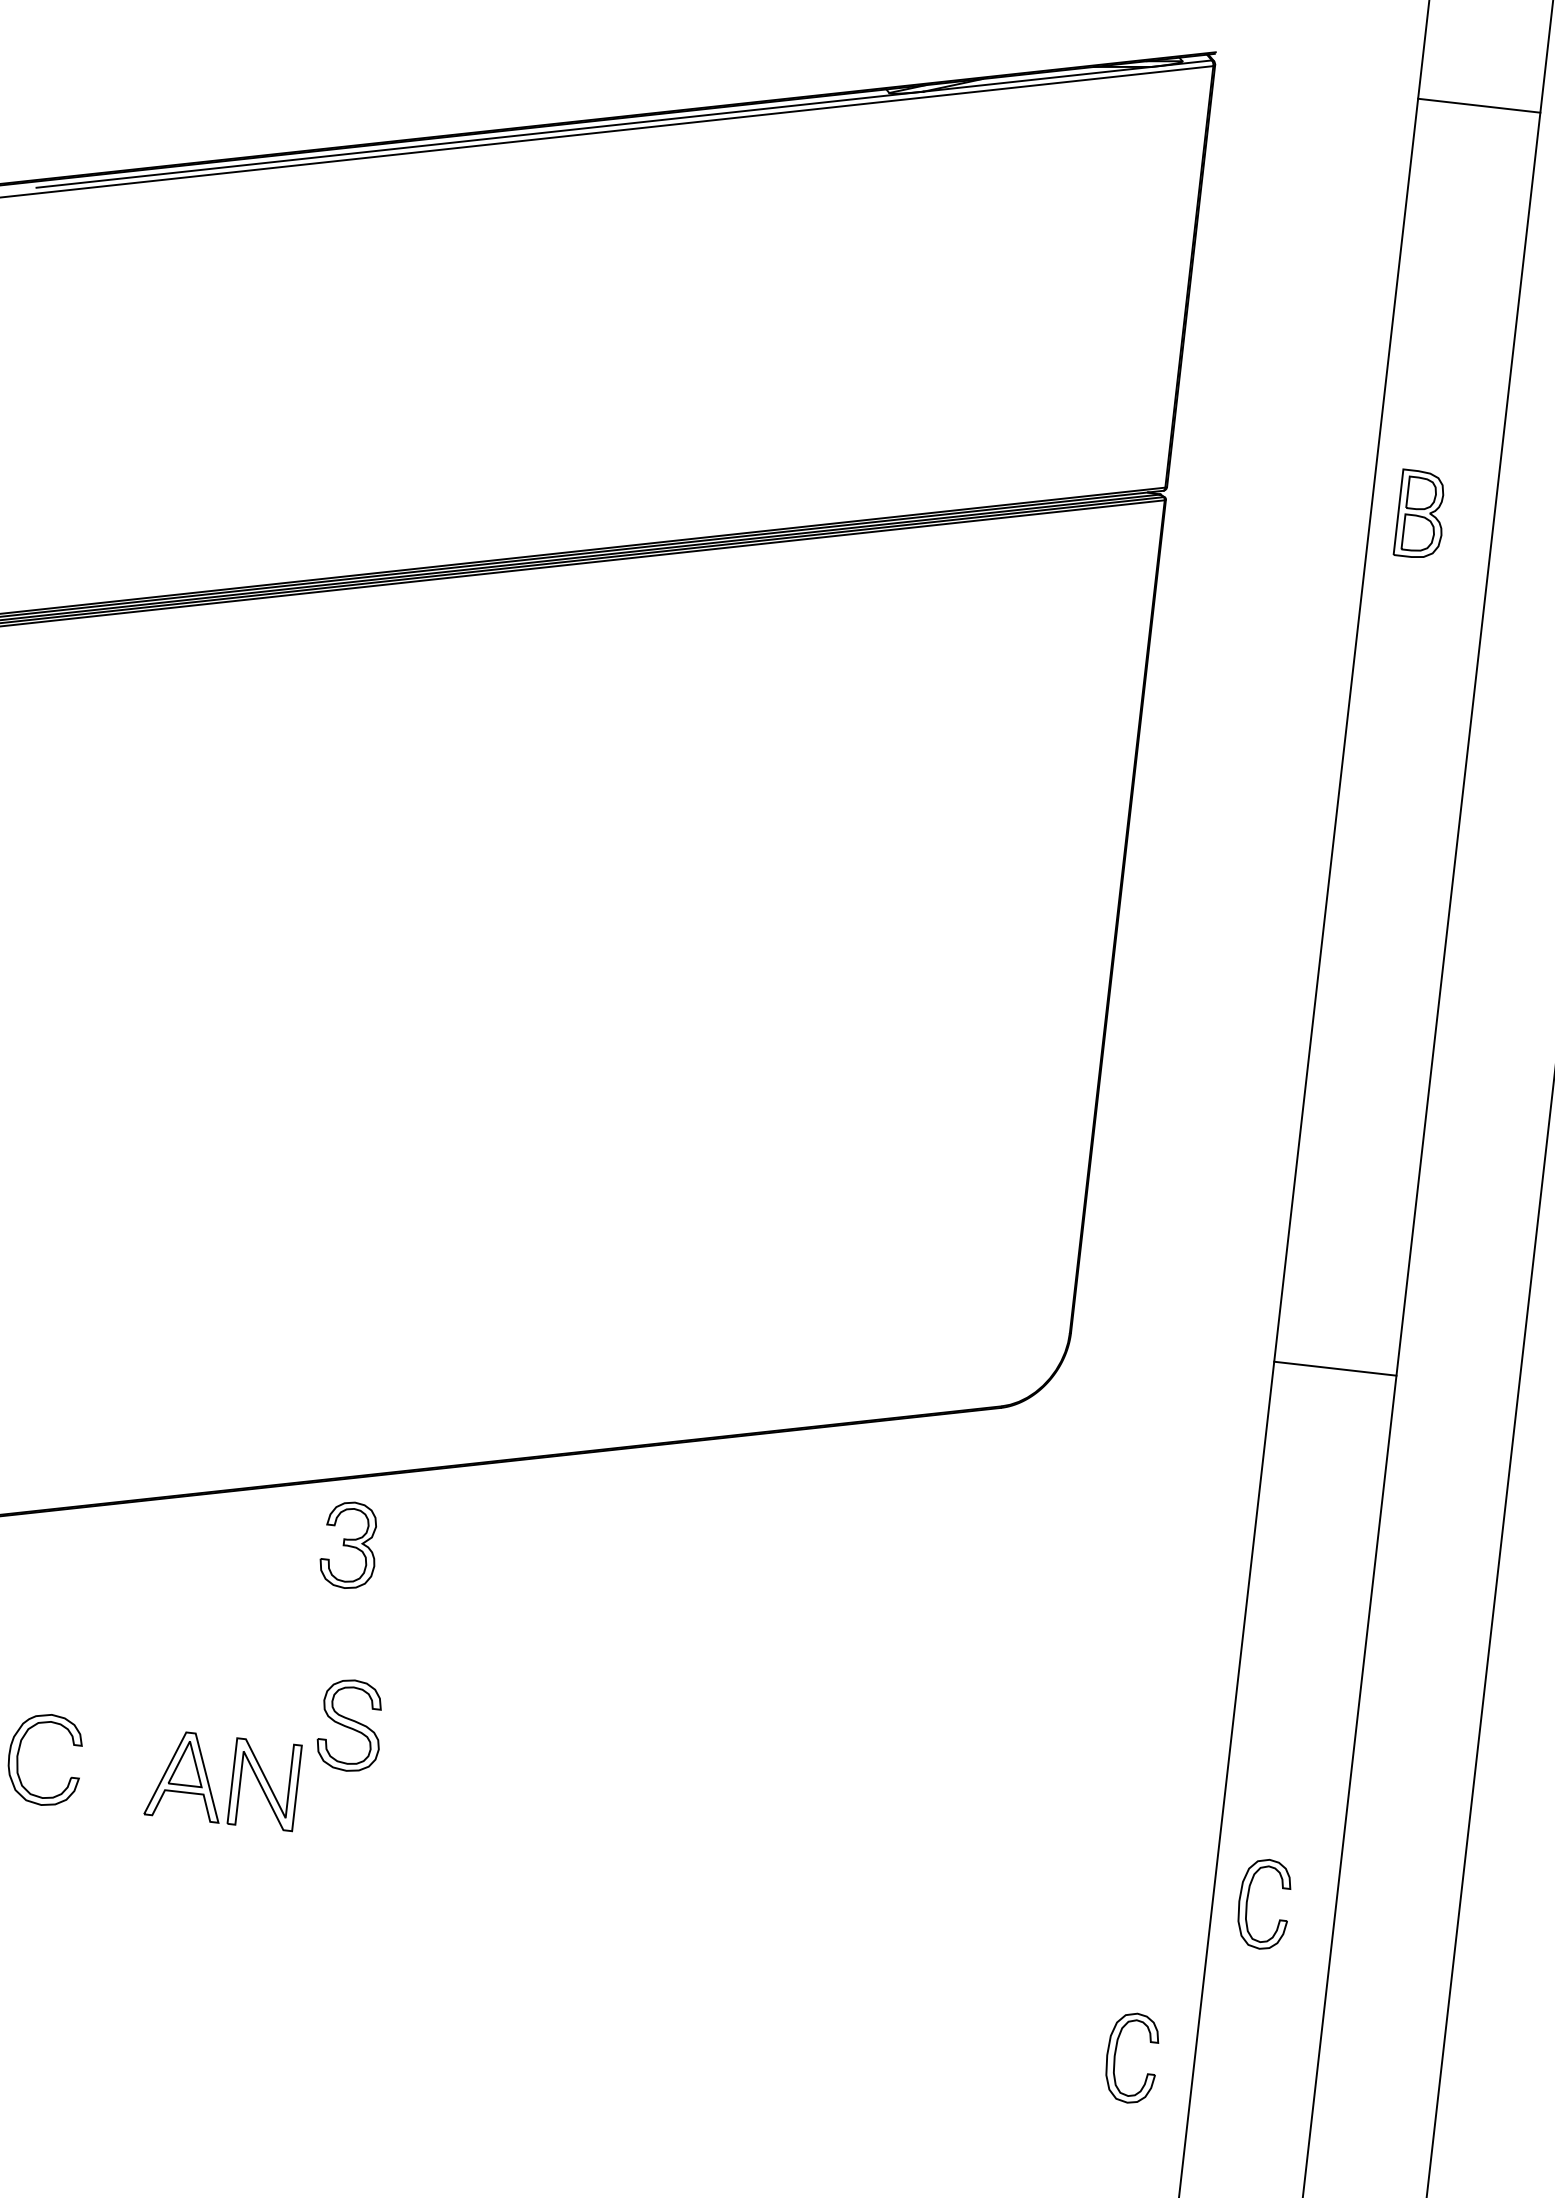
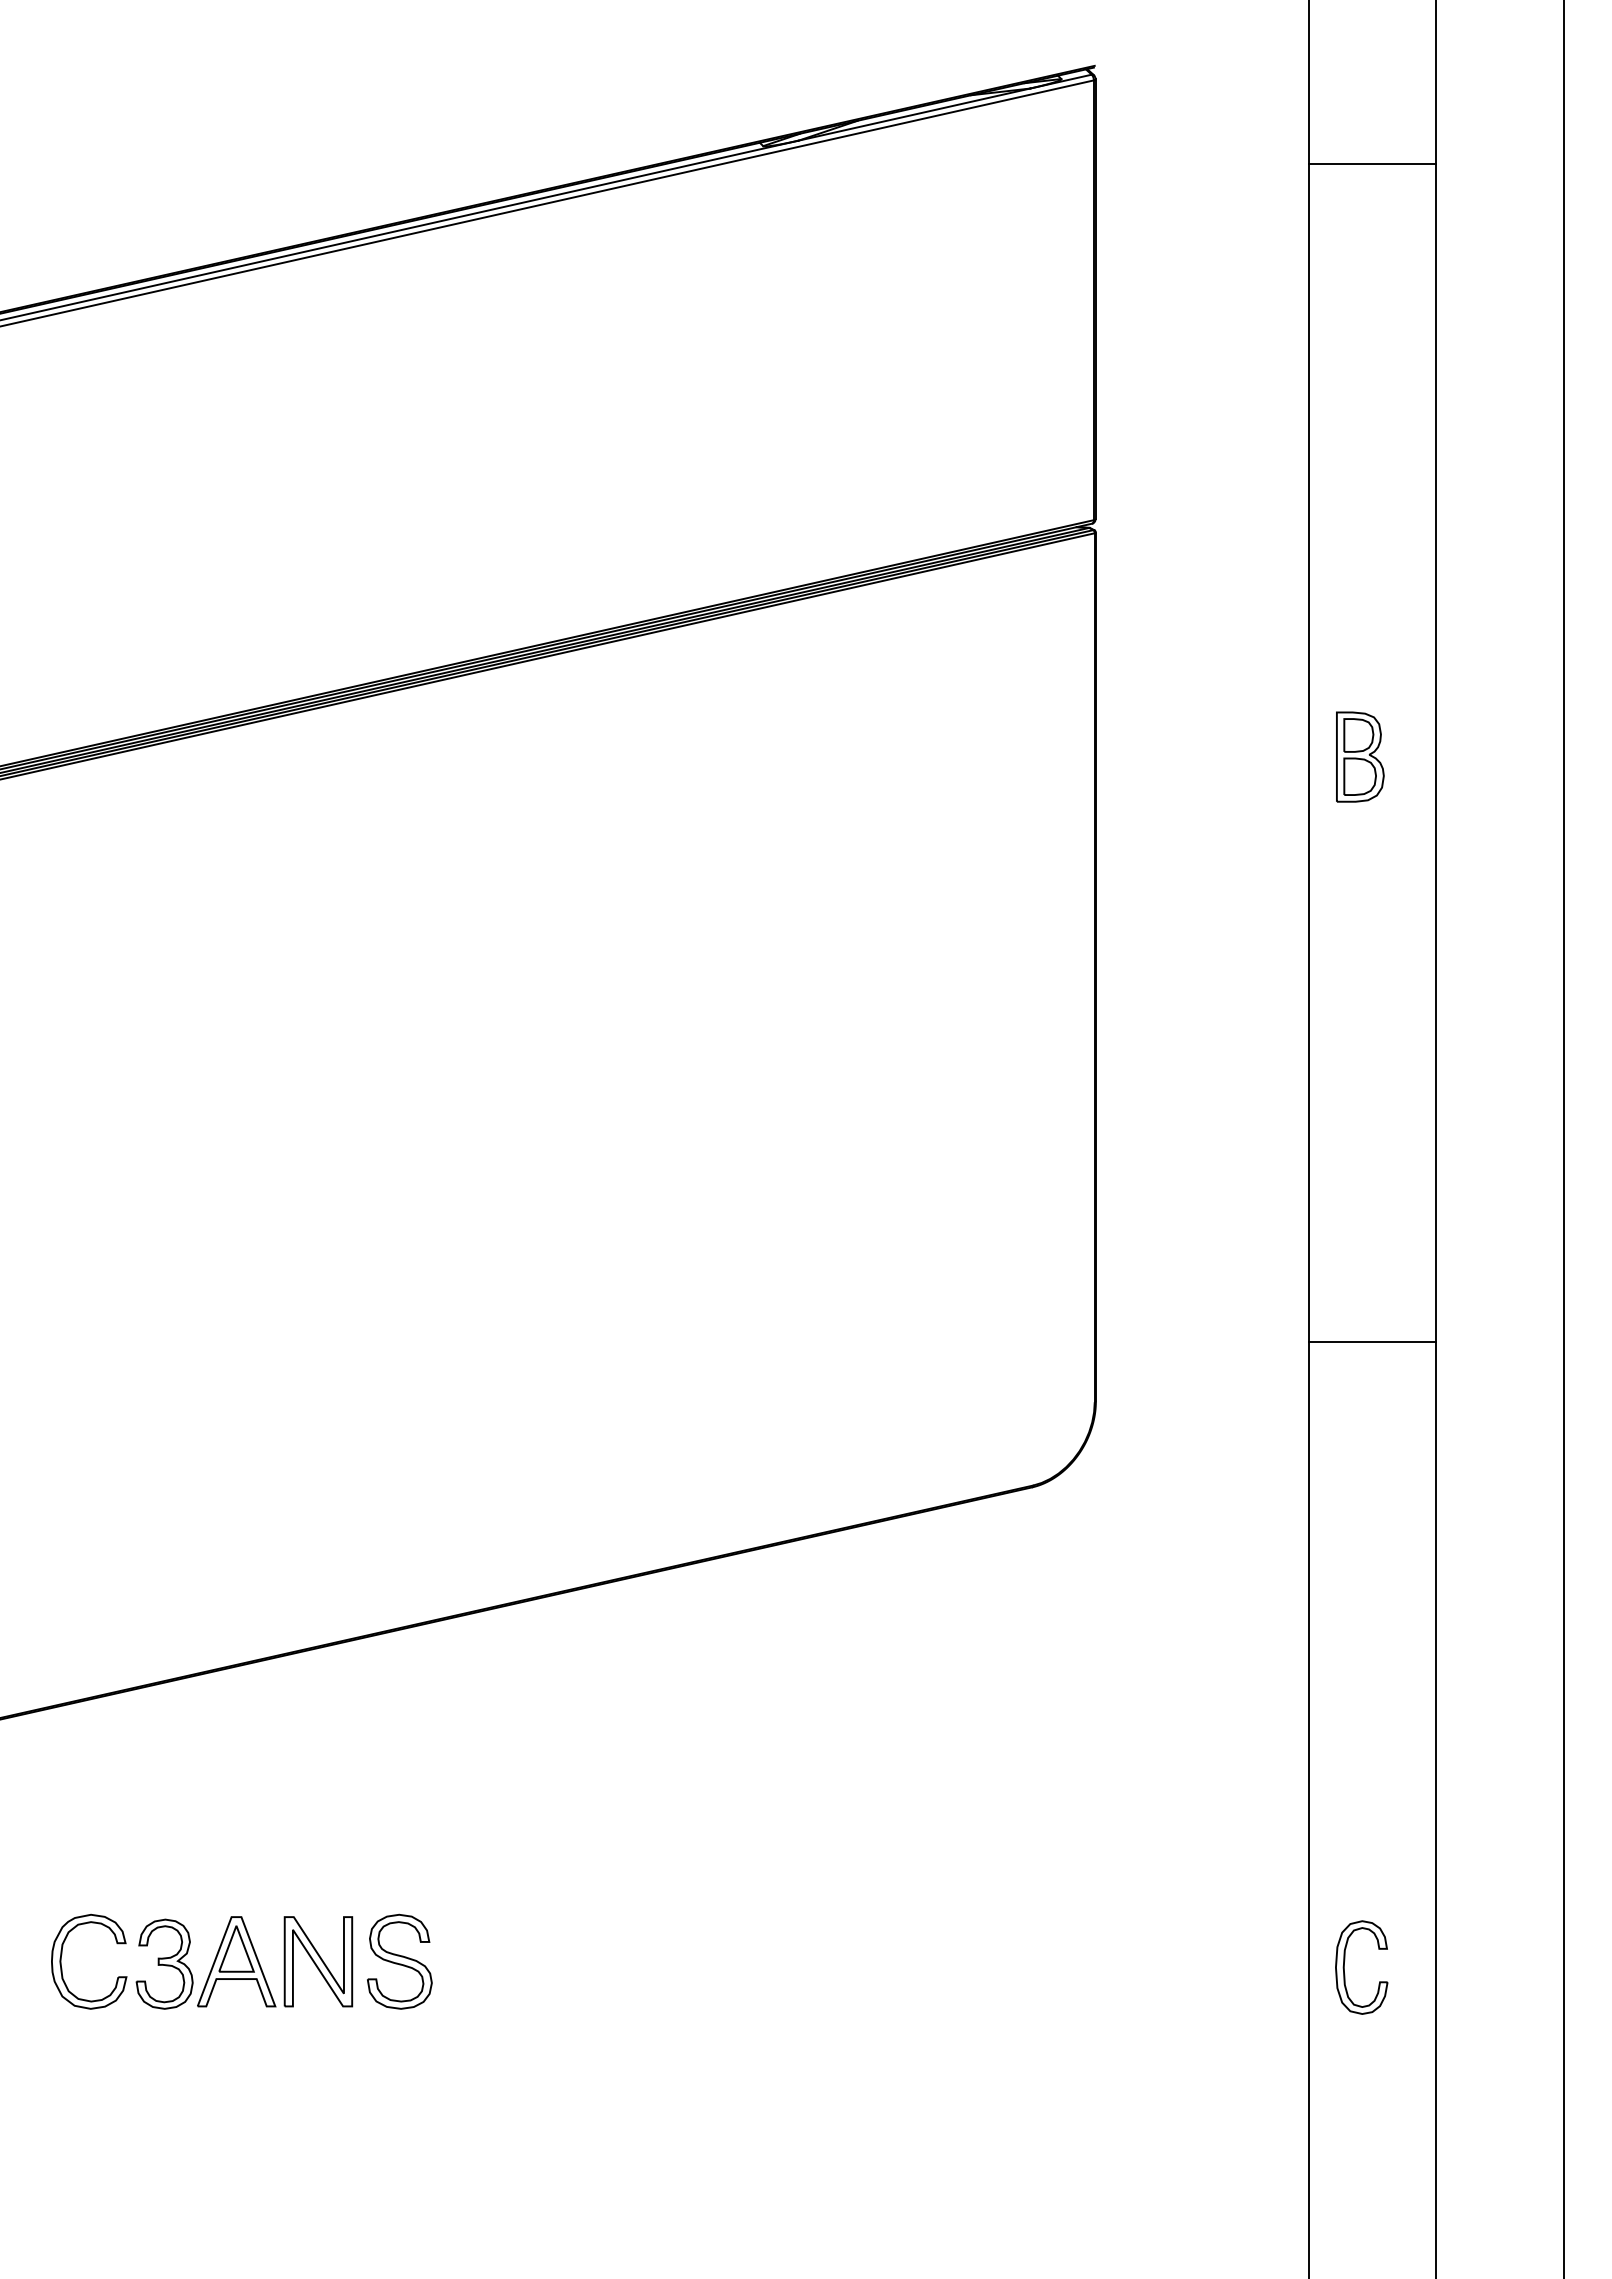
line: (1479, 106) -> (1372, 164), moved
part: (1421, 514) -> (1360, 756), moved
line: (1335, 1368) -> (1372, 1341), moved
part: (349, 1544) -> (164, 1963), moved
part: (350, 1725) -> (399, 1961), moved
part: (1115, 2056) -> (1226, 2141), removed

